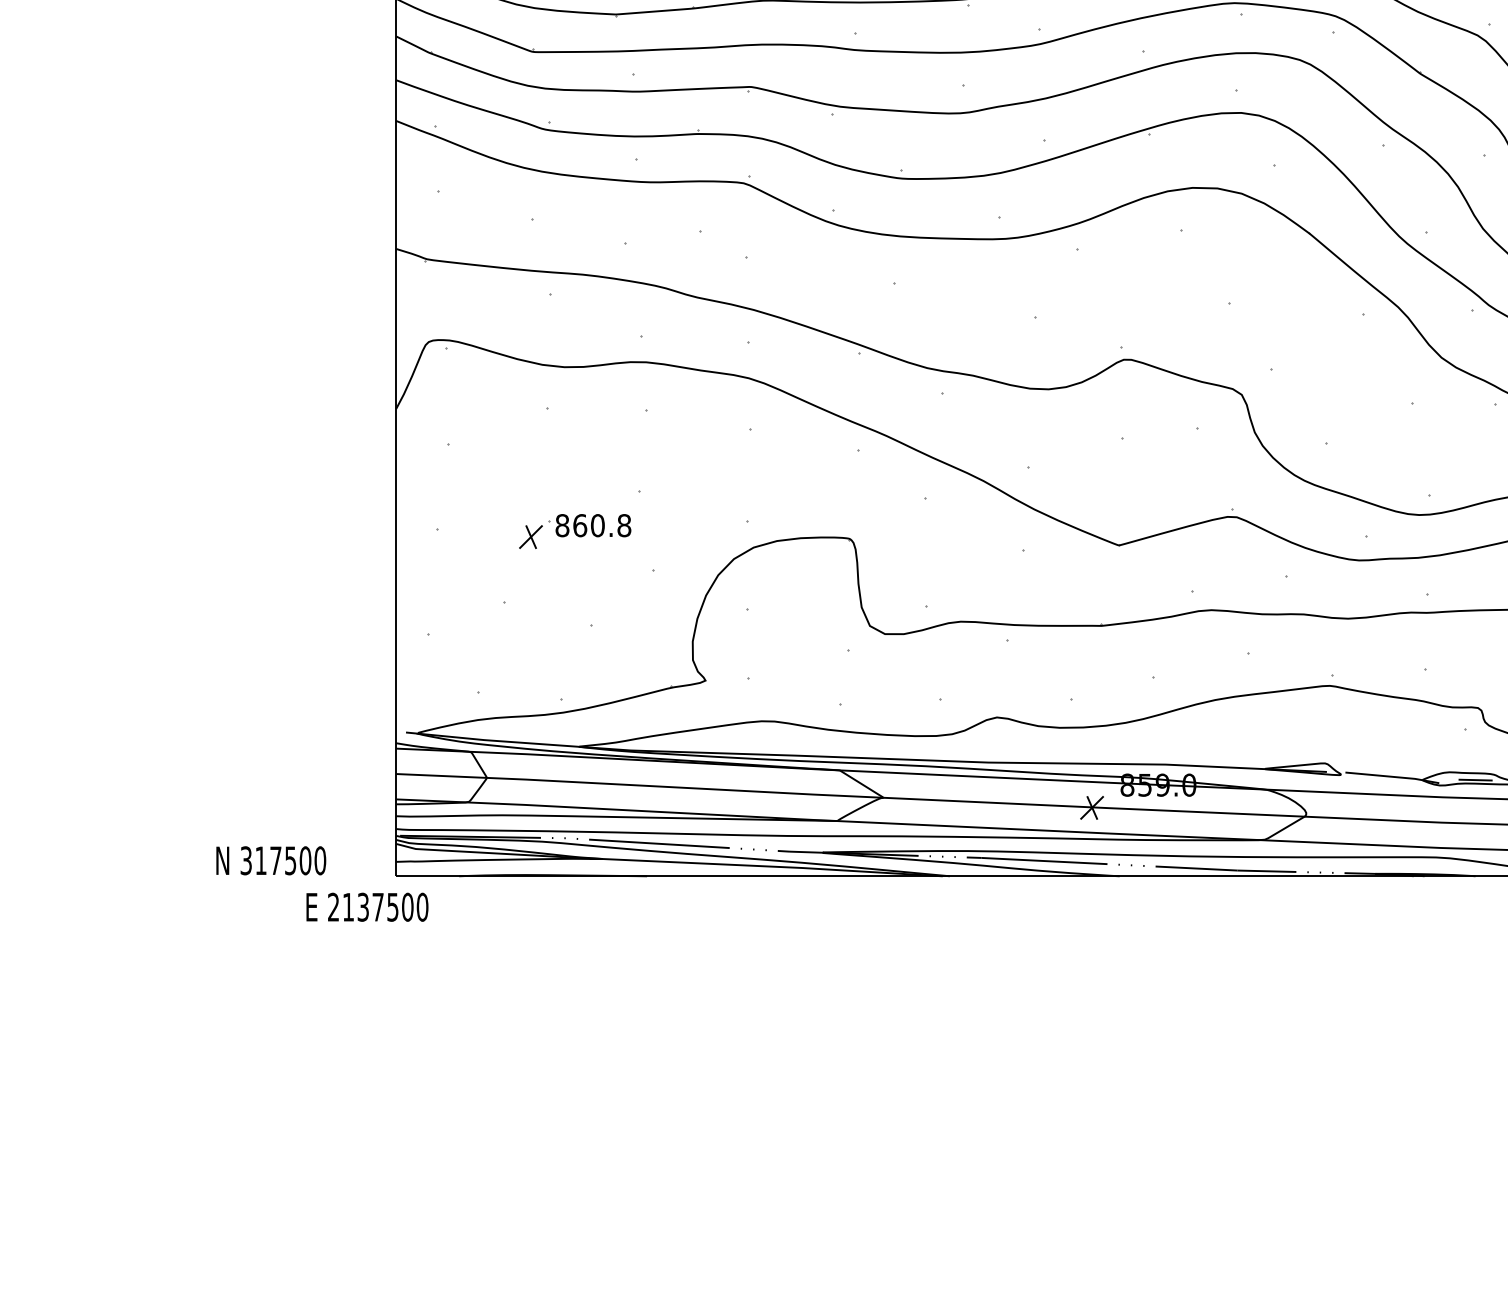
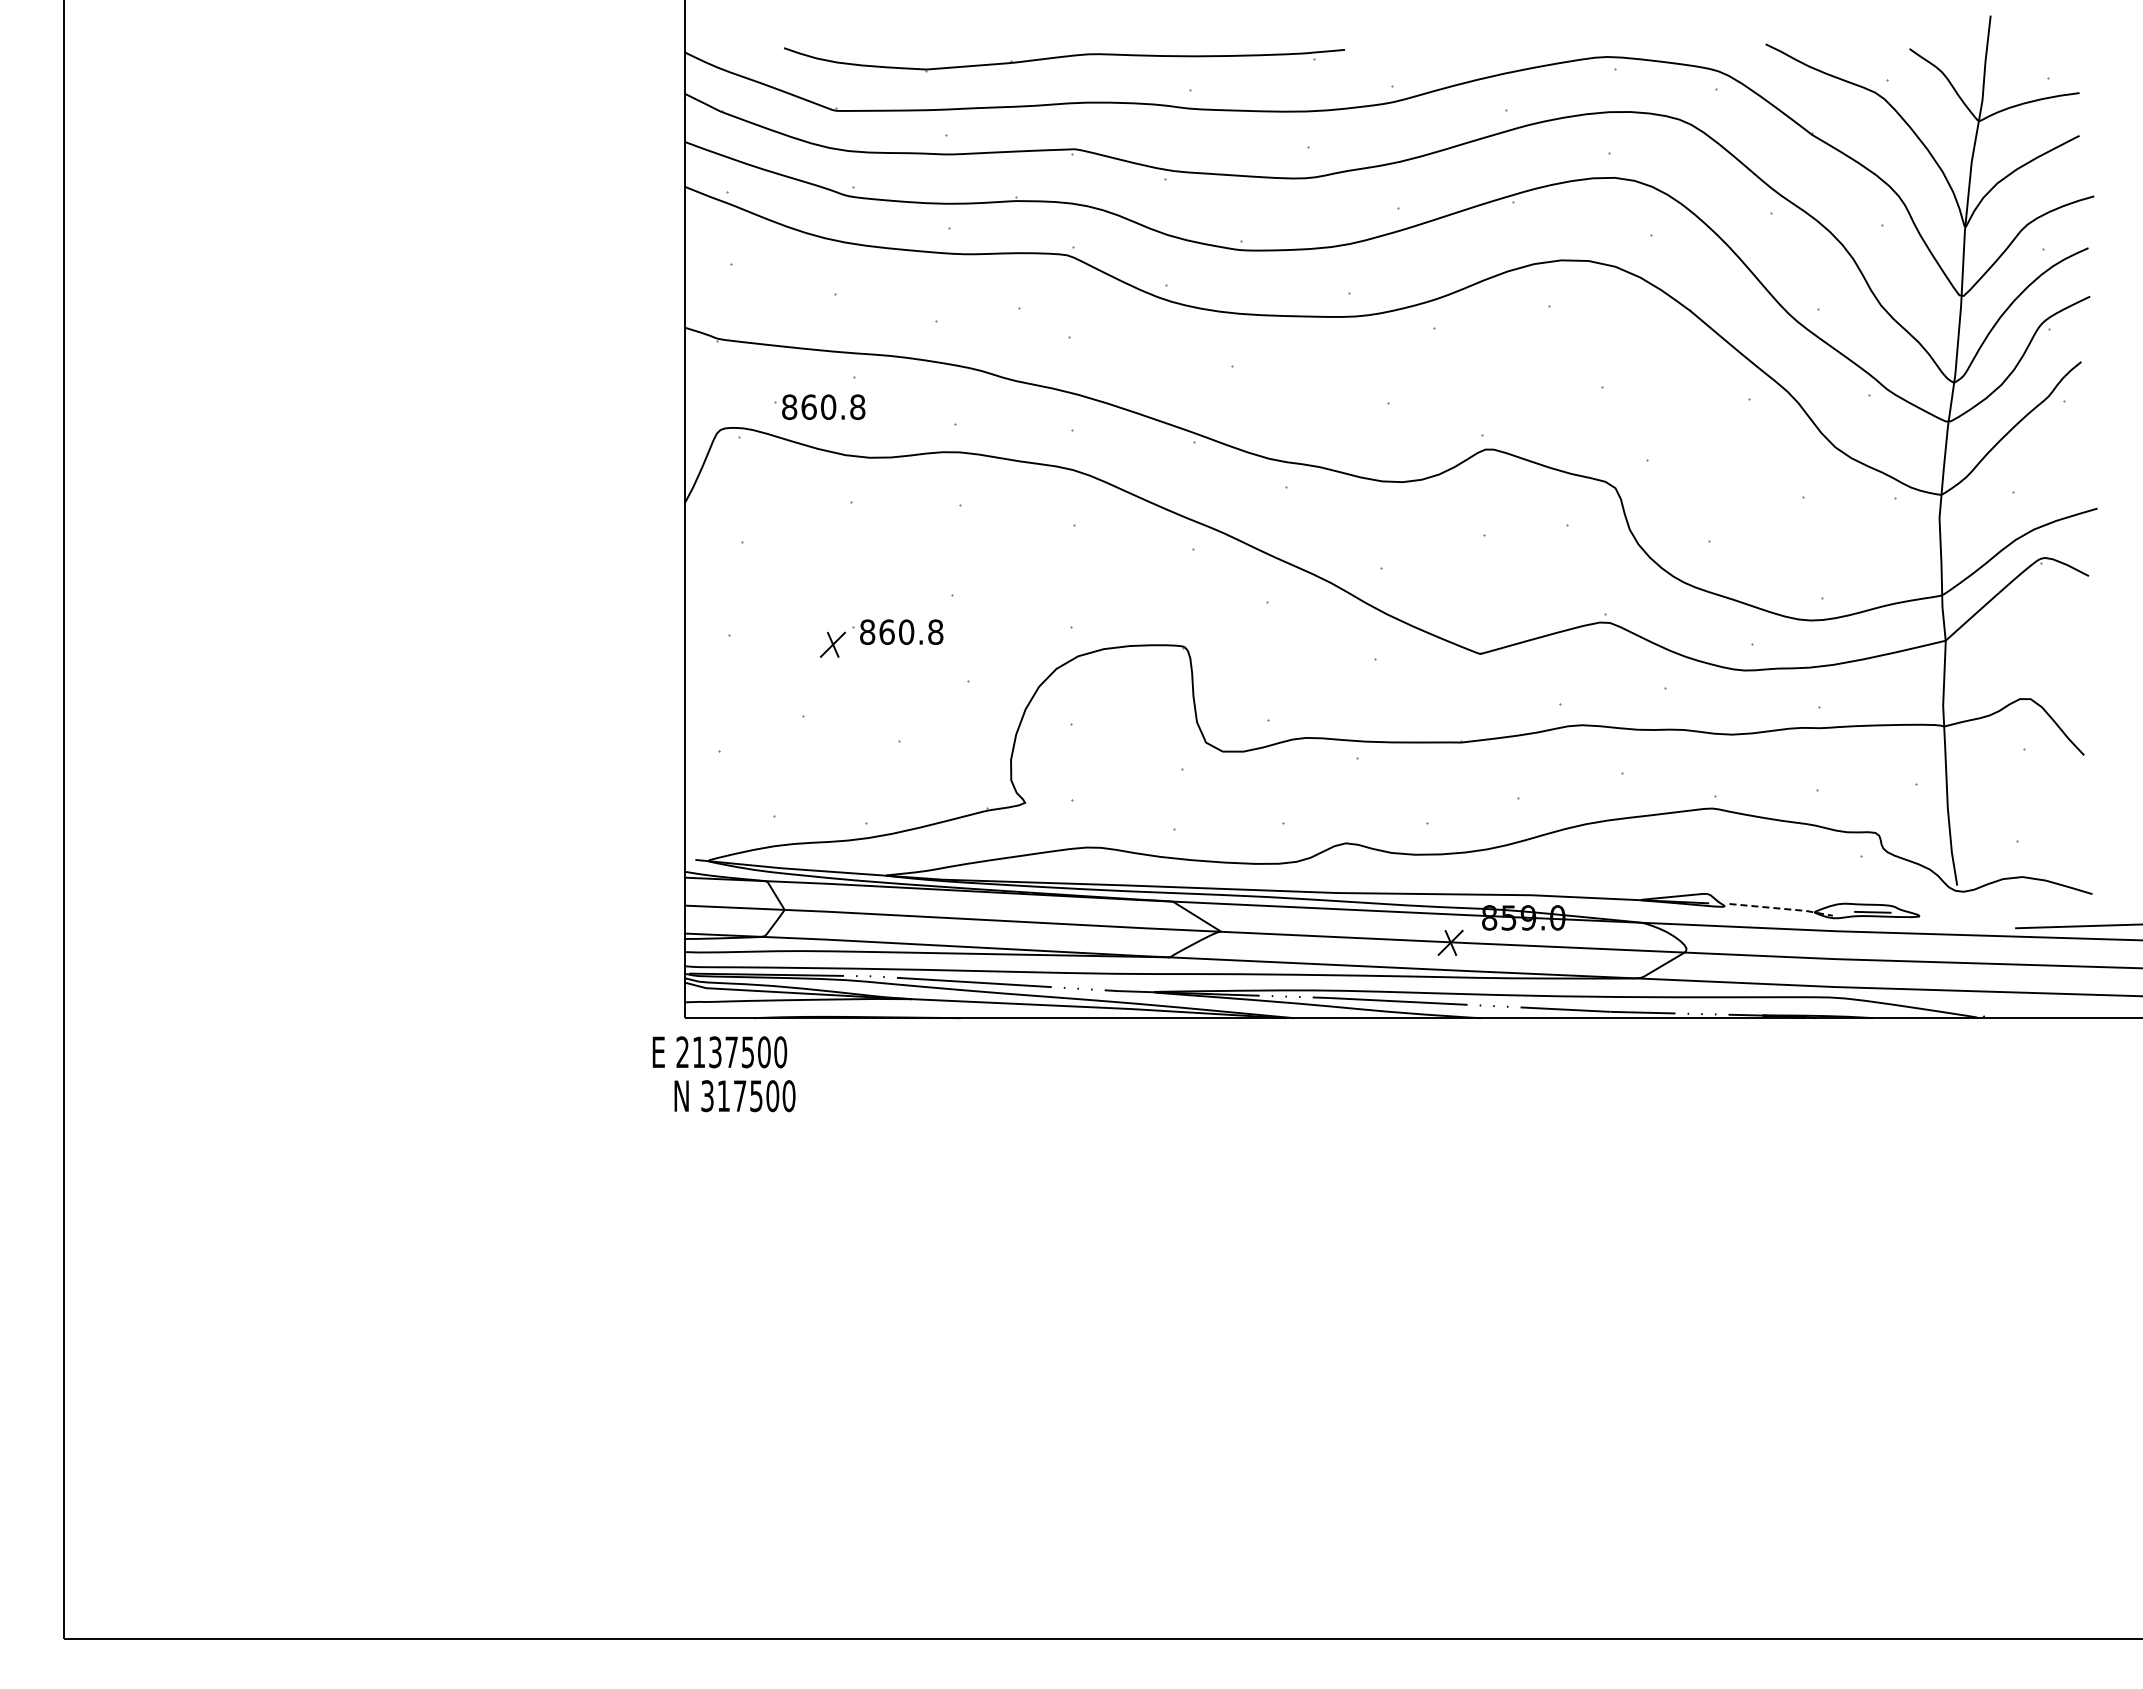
part: (518, 320) -> (819, 406), added
line: (1392, 776) -> (1781, 908), solid -> dashed
text: (270, 861) -> (734, 1096), moved
text: (367, 907) -> (719, 1052), moved

